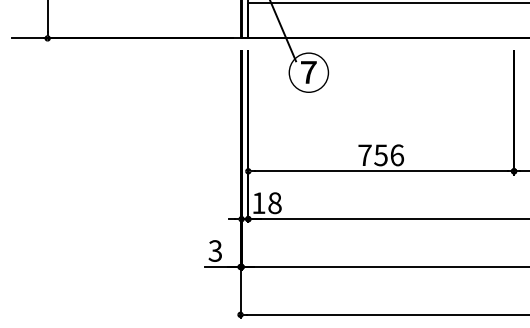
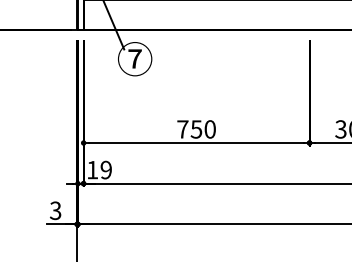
text: (397, 155) -> (210, 129), 756 -> 750
text: (274, 203) -> (105, 170), 18 -> 19

